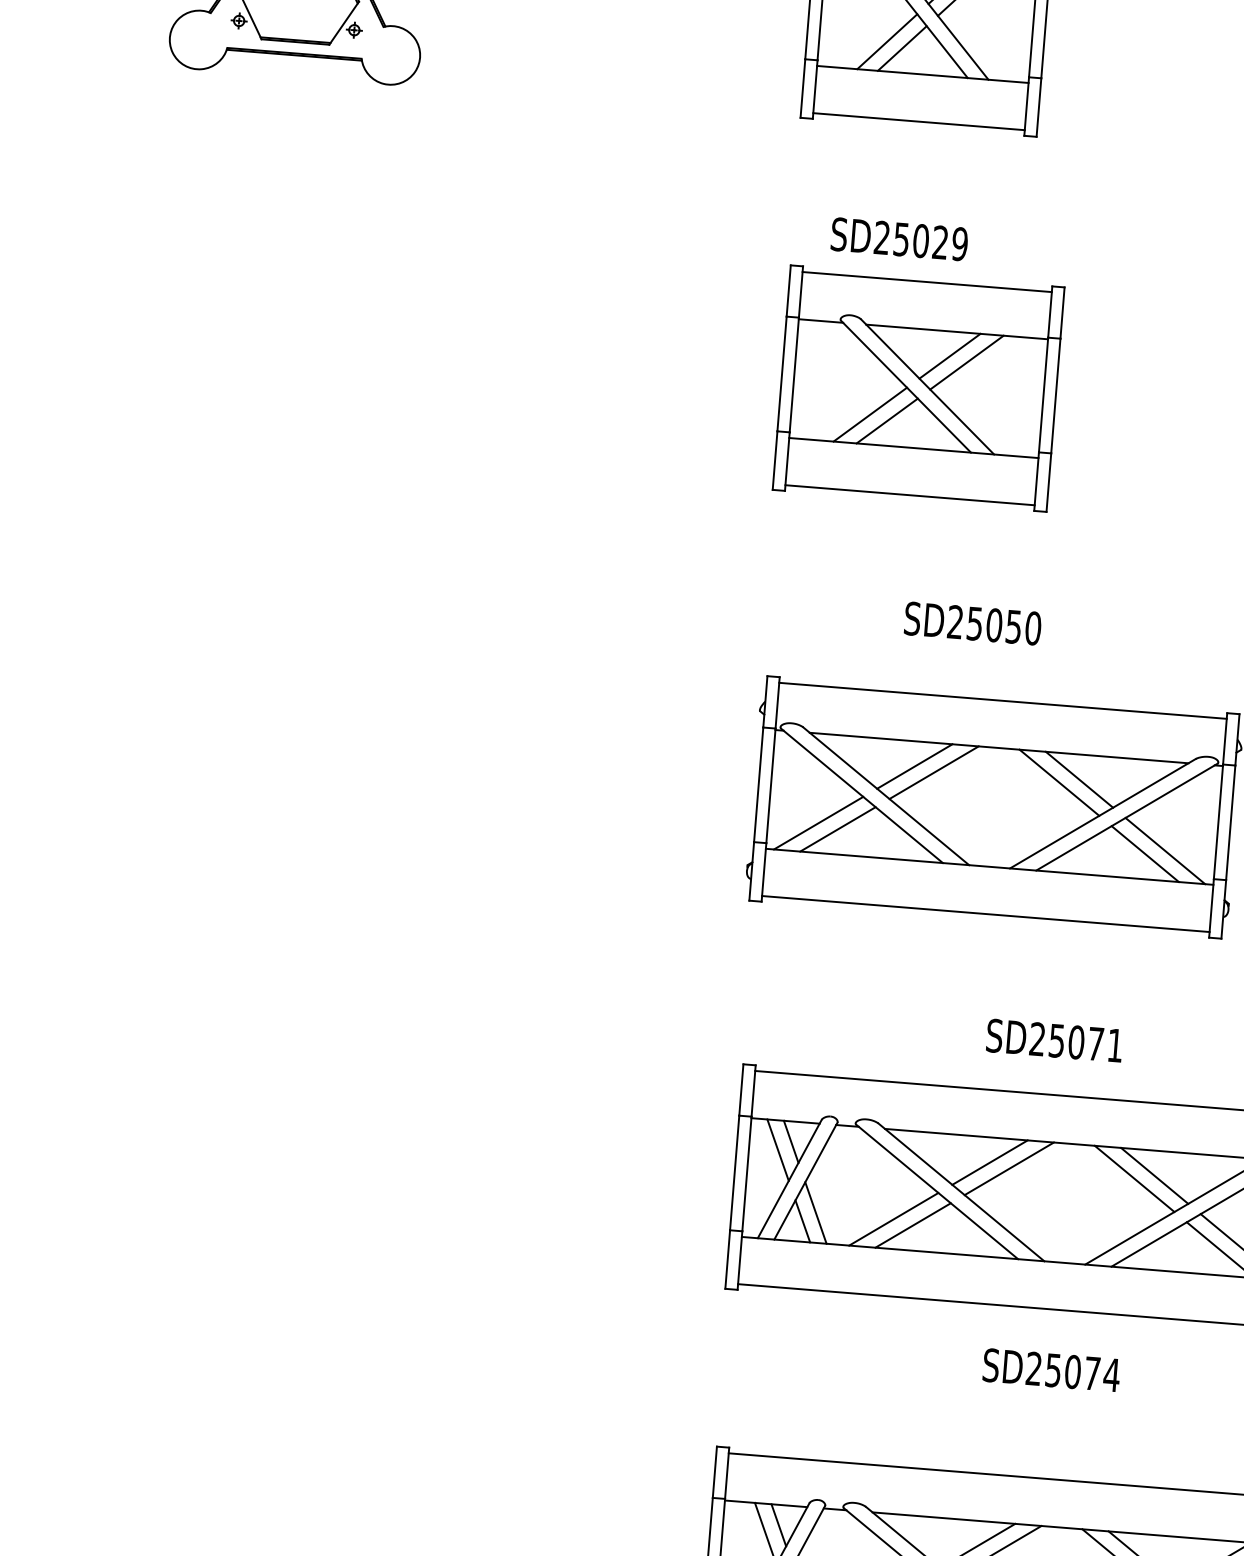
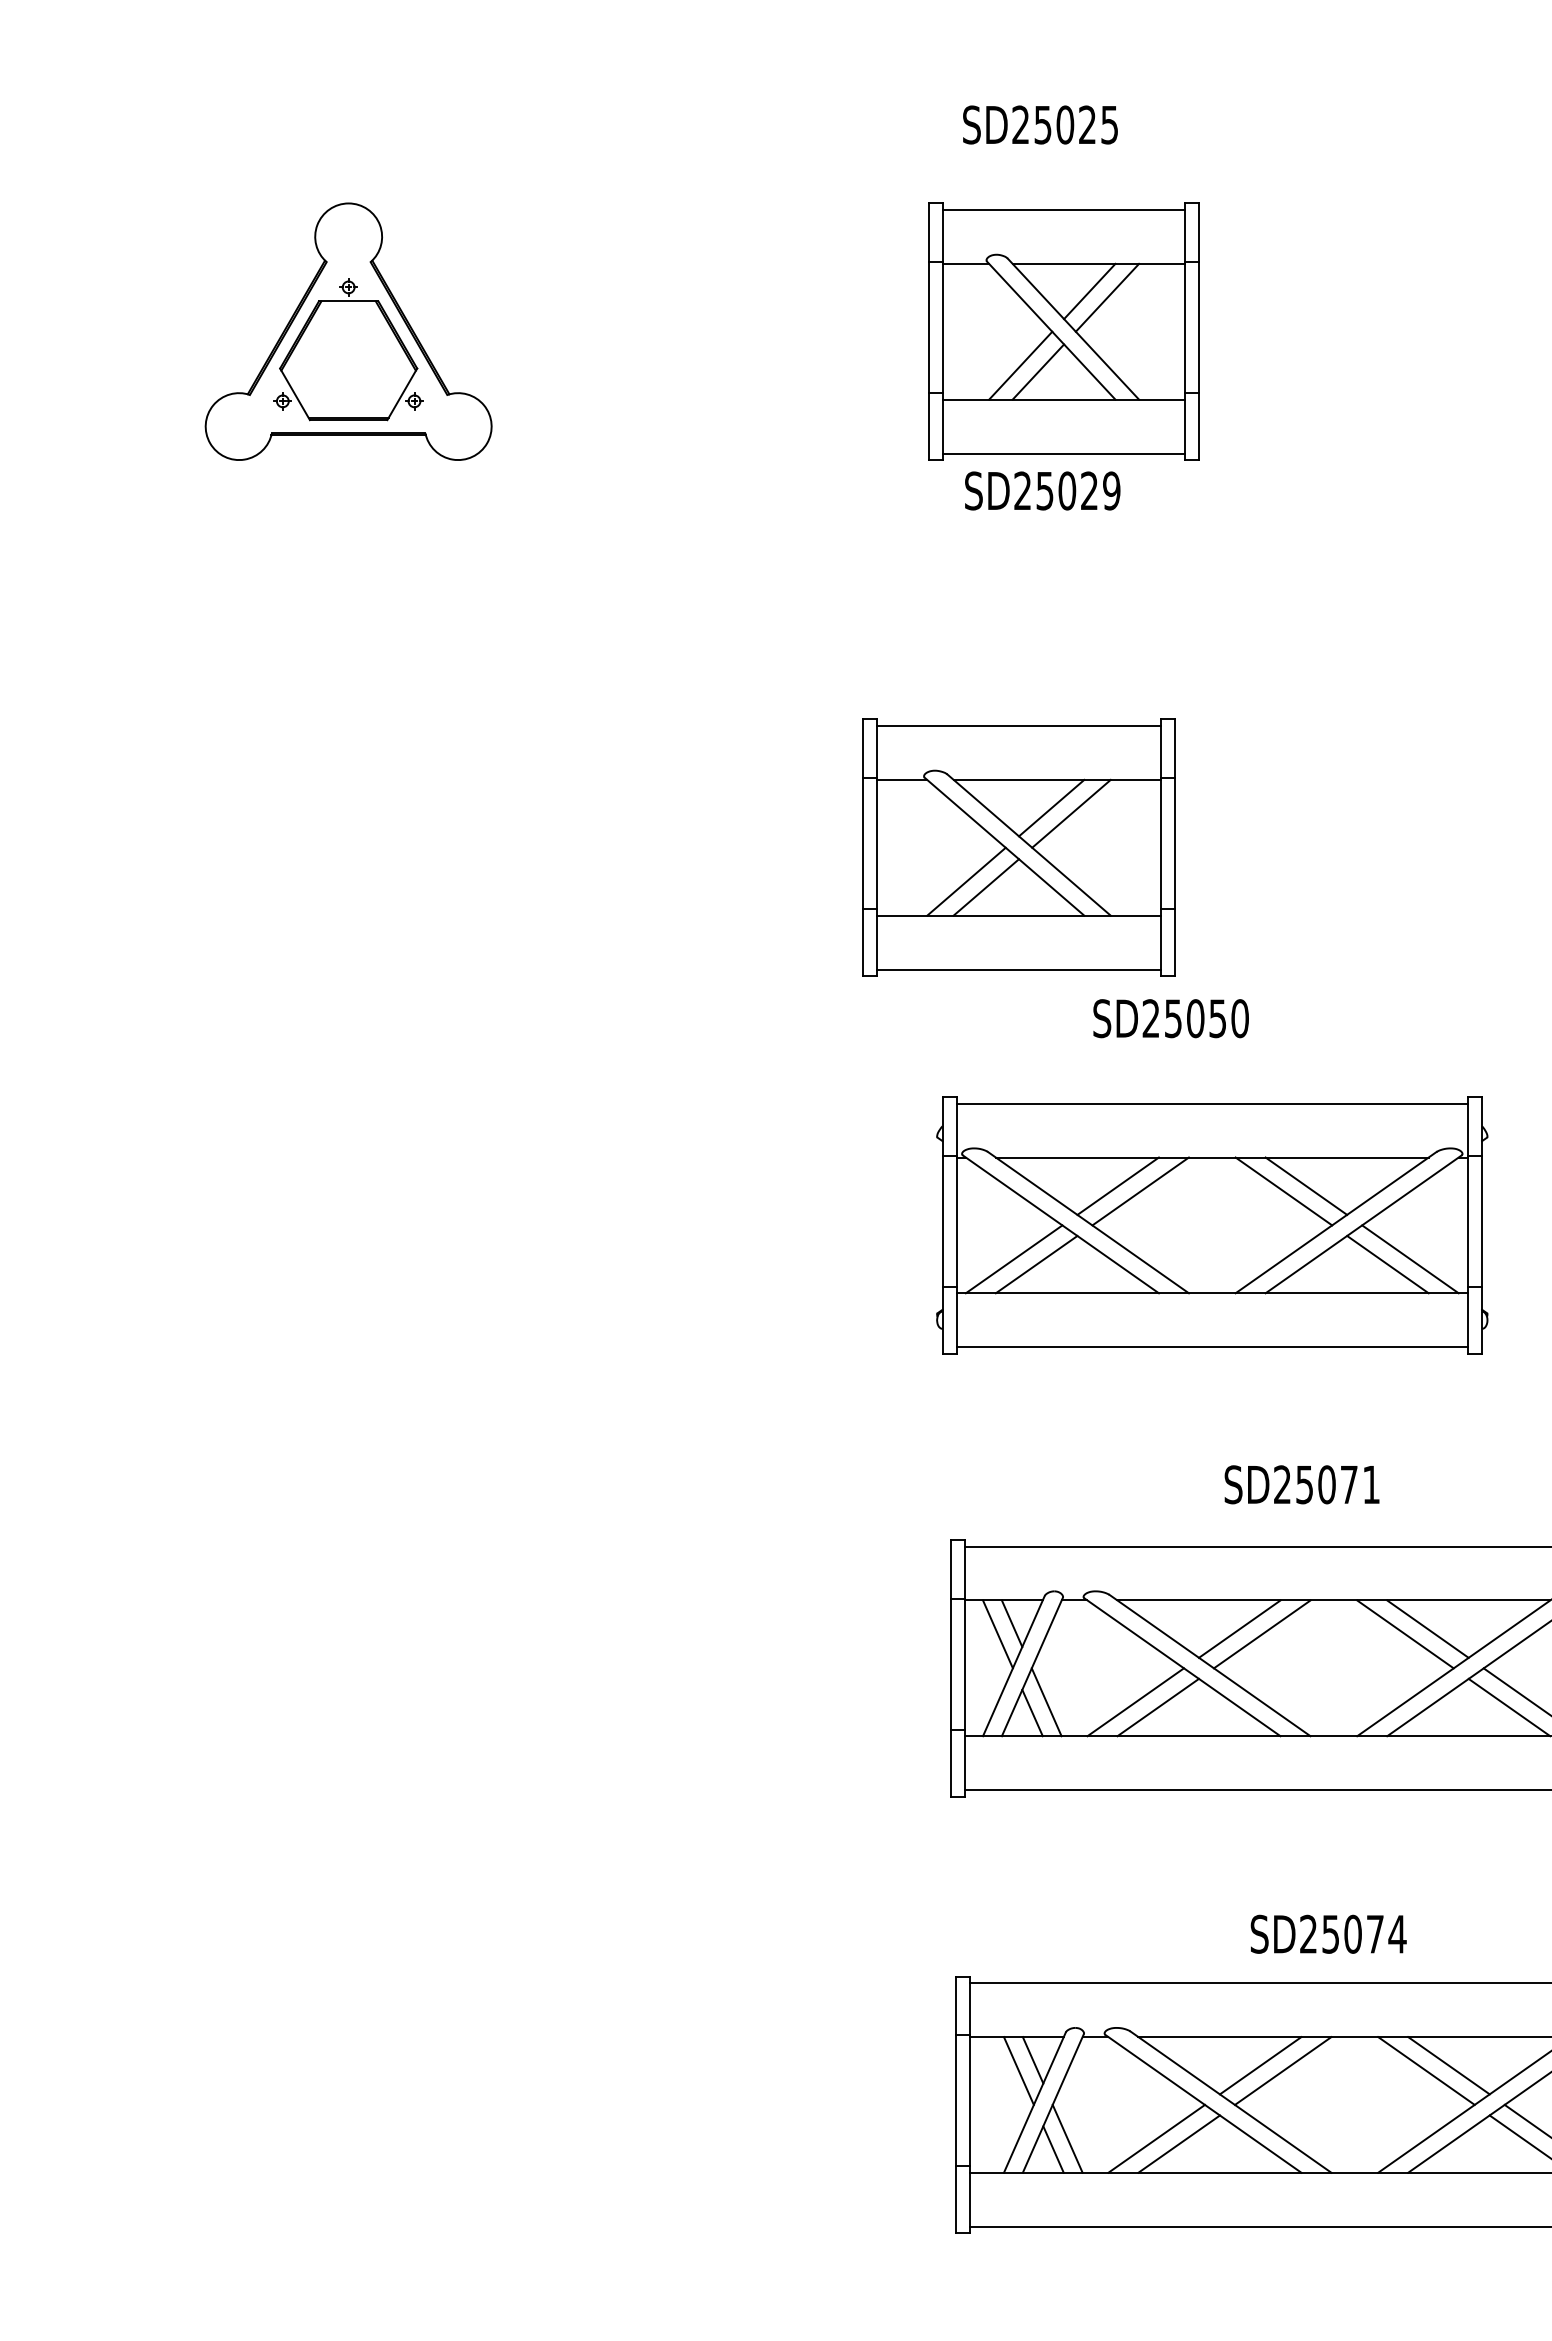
text: (899, 238) -> (1042, 490), moved
part: (918, 388) -> (1018, 847), moved
text: (1051, 1369) -> (1328, 1933), moved

